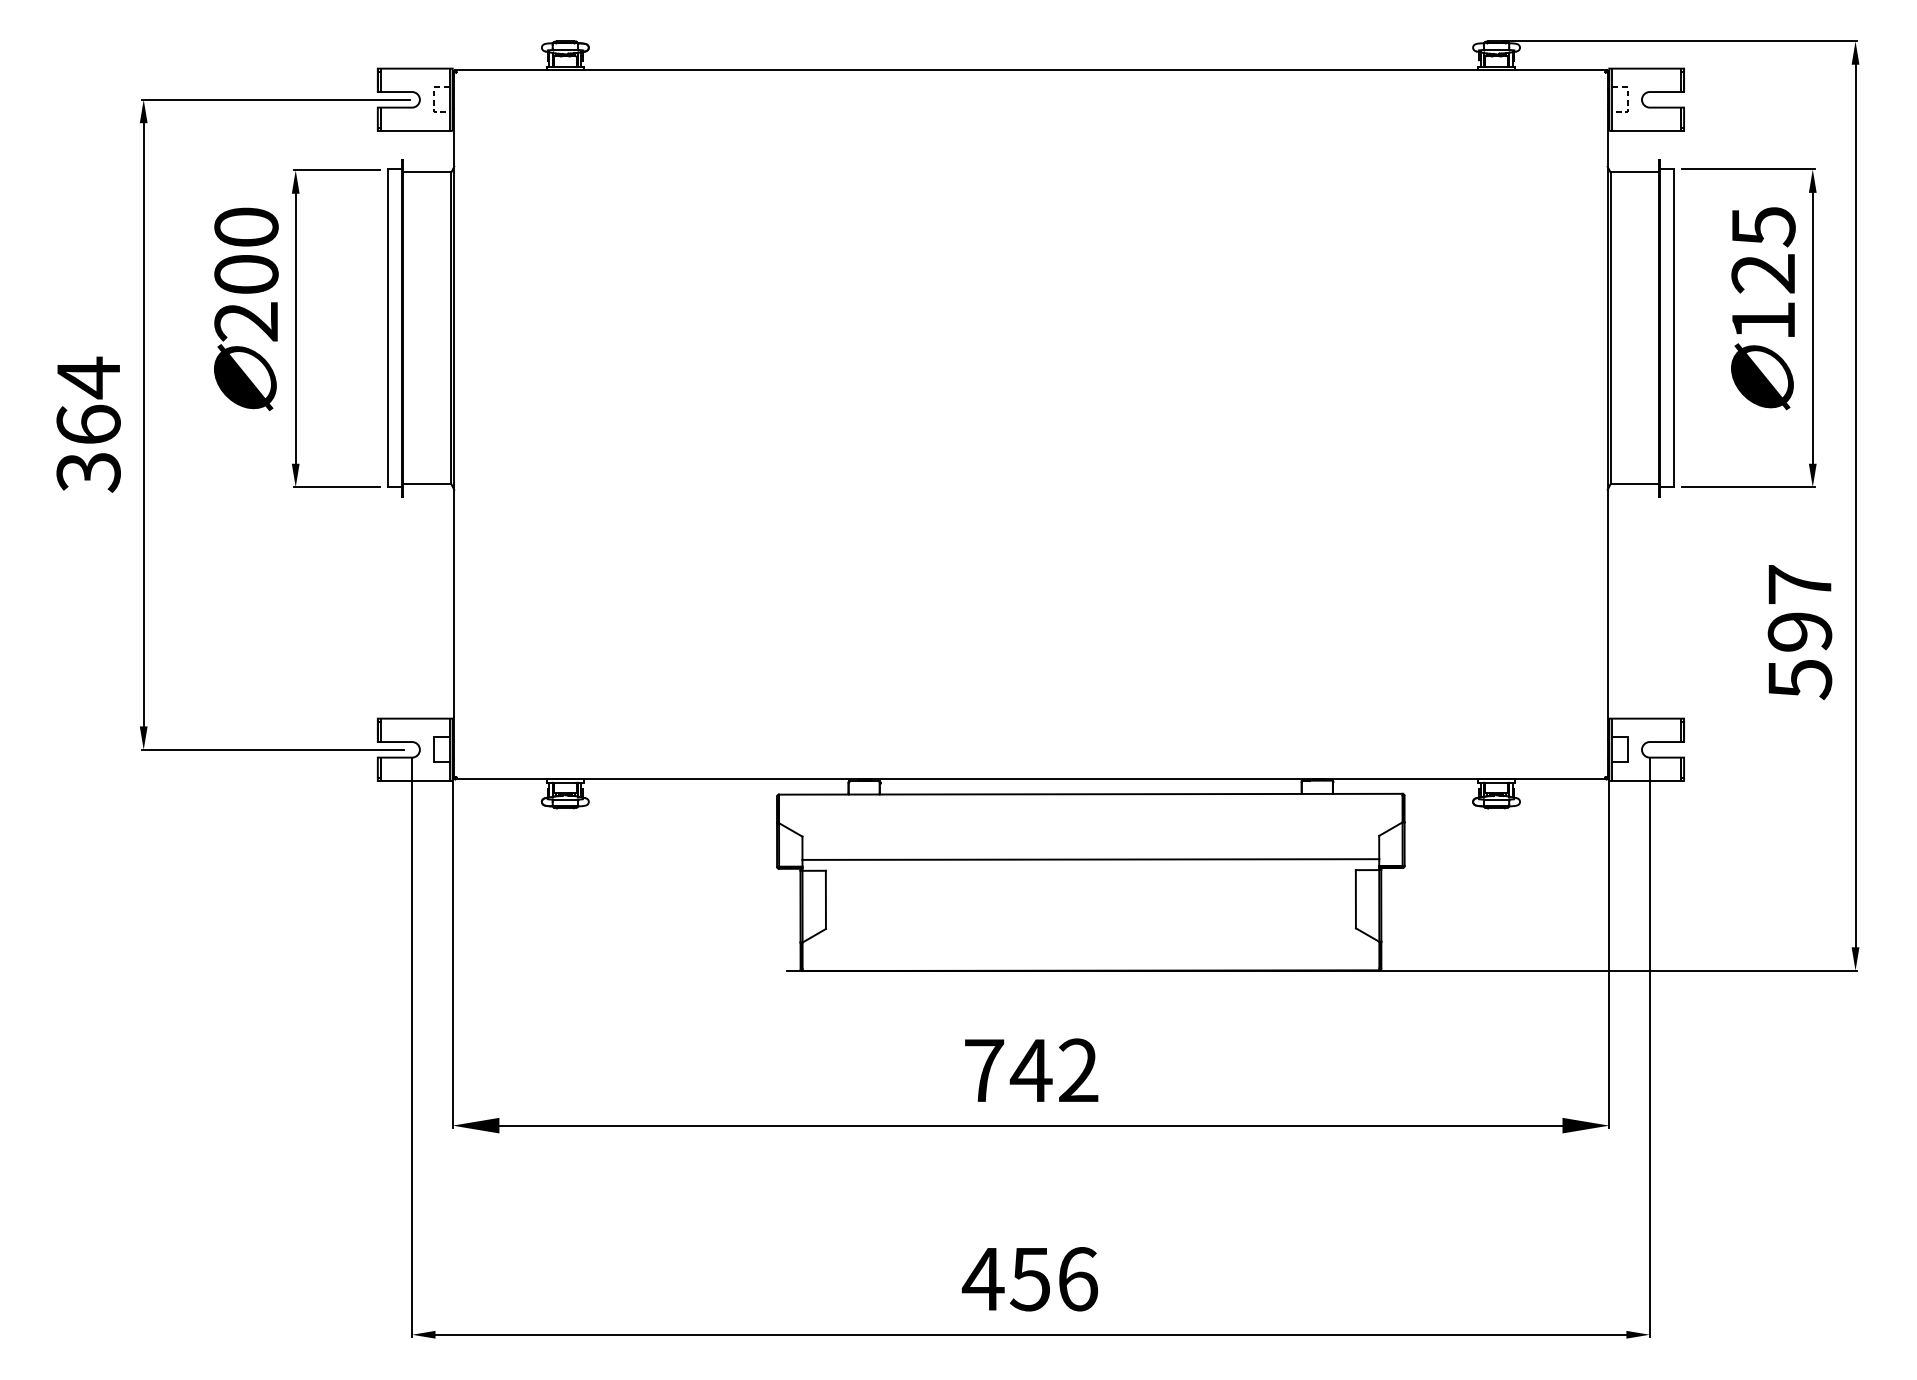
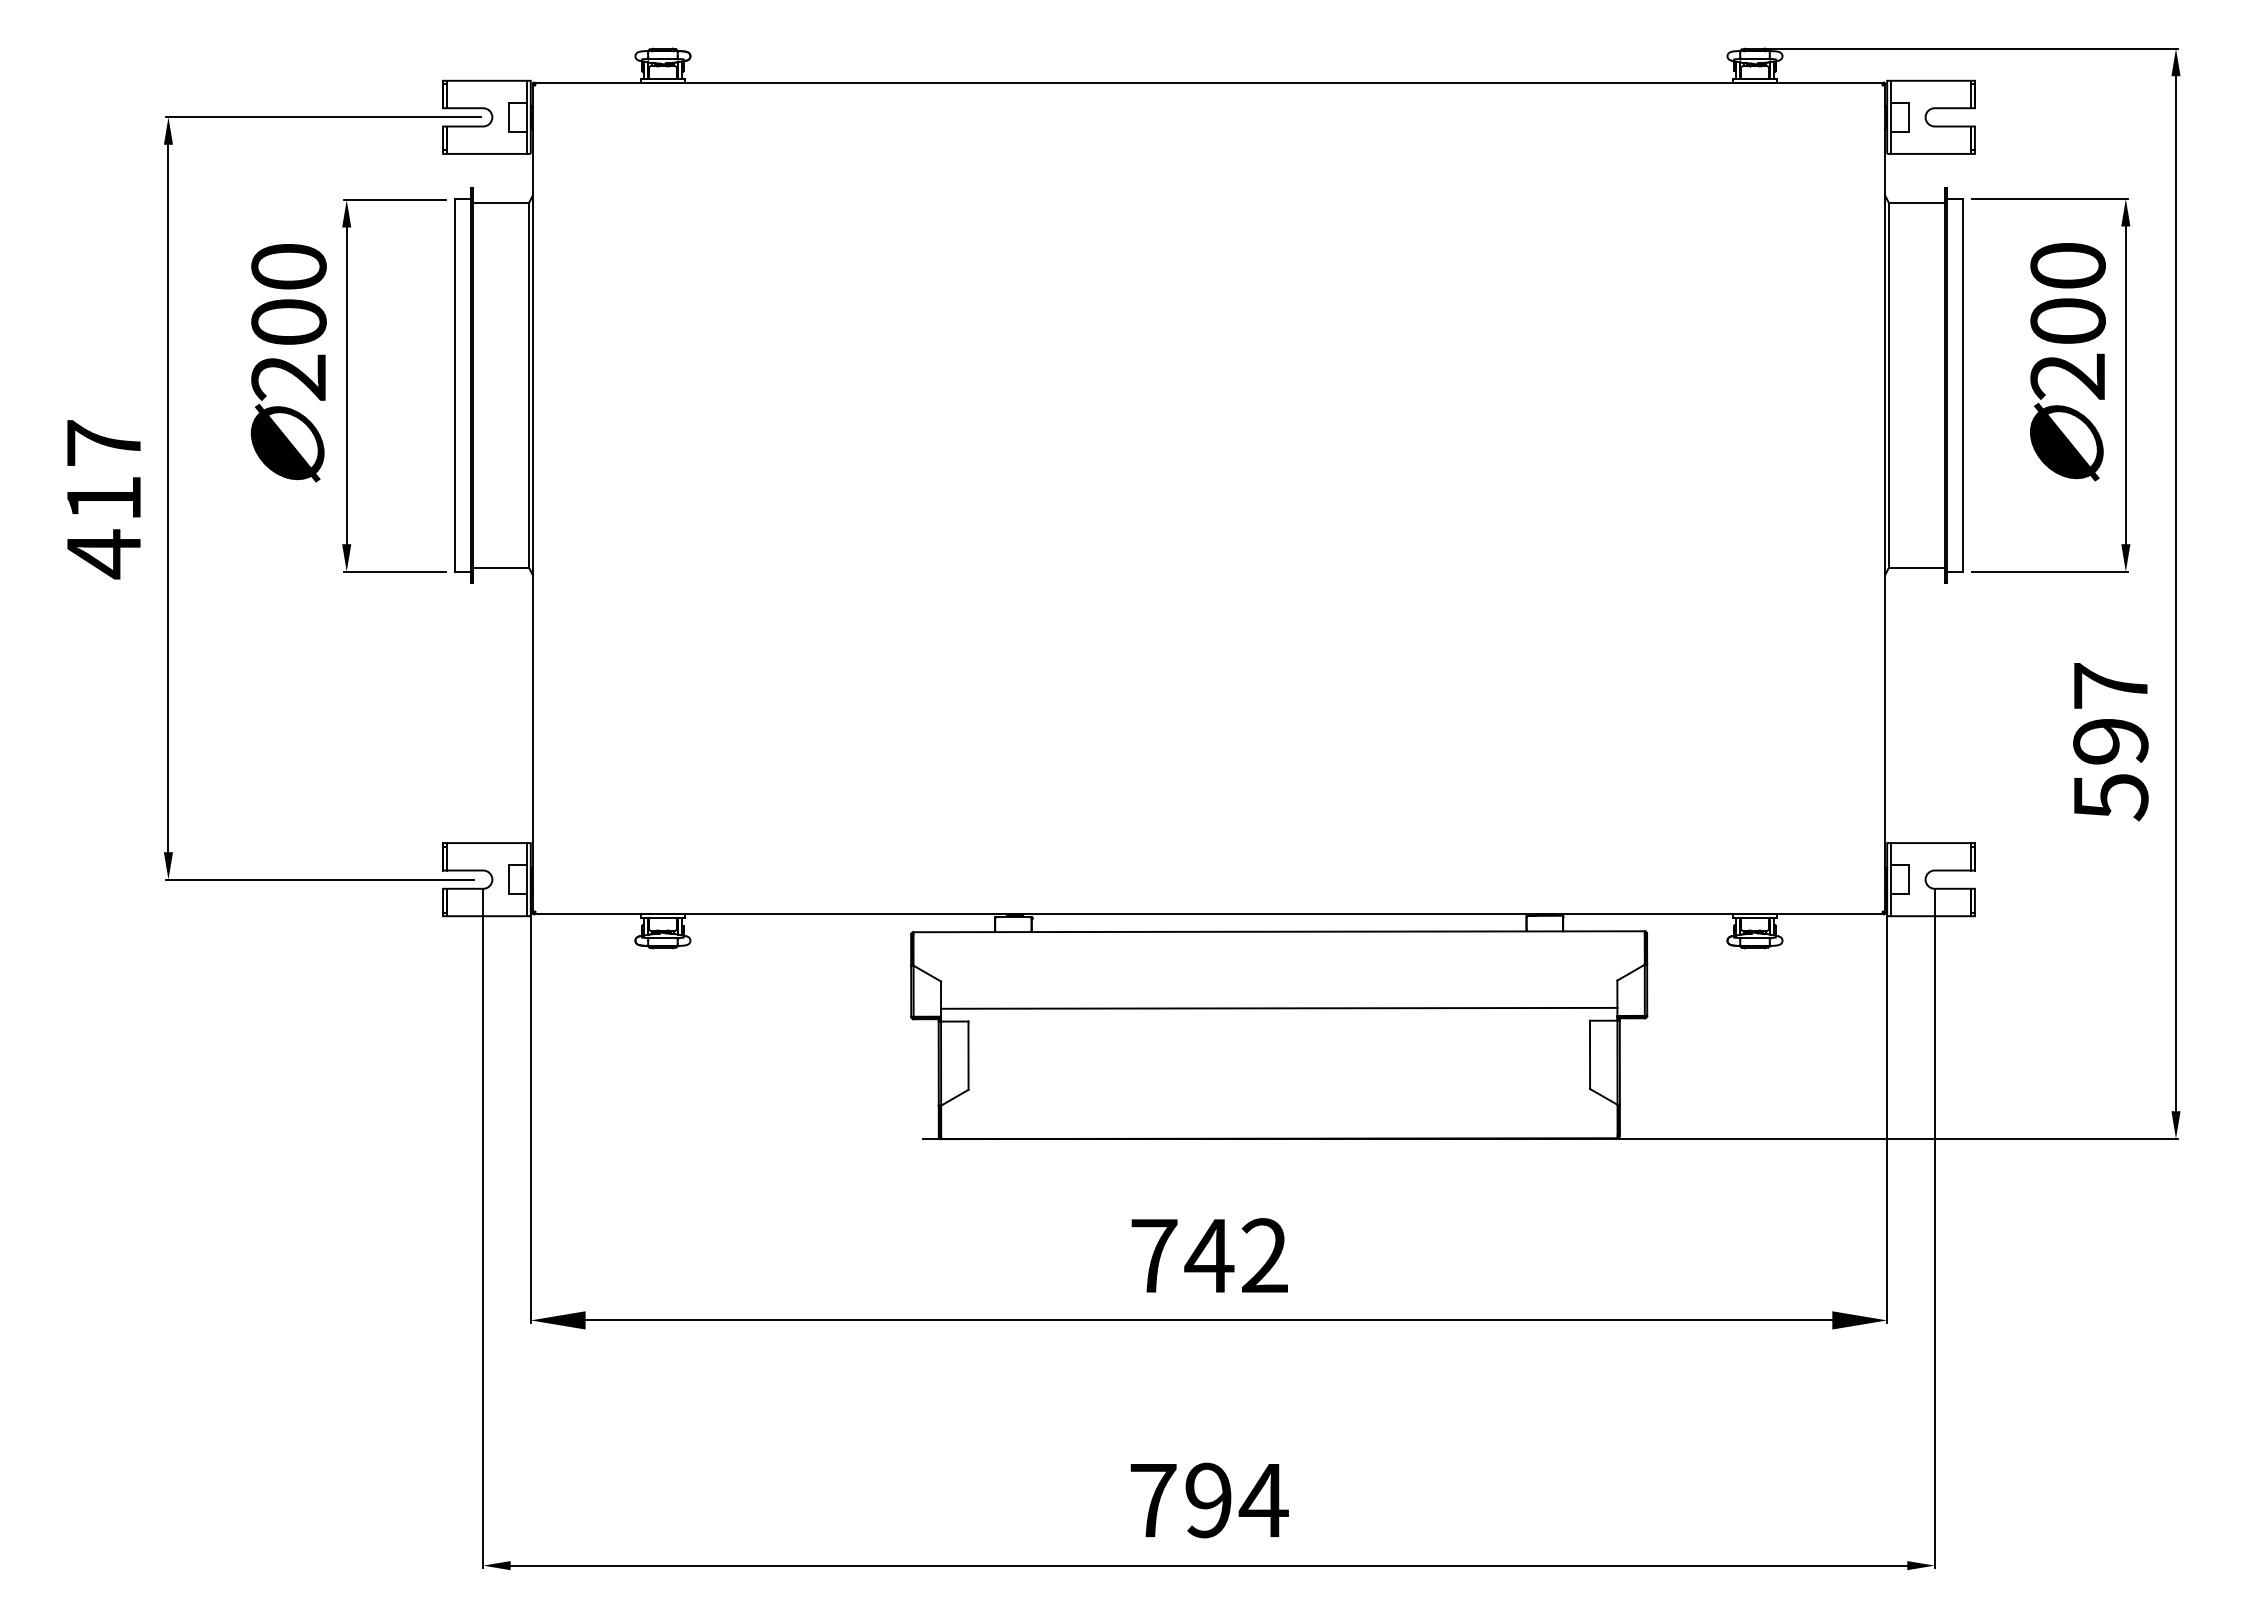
line: (433, 99) -> (508, 117), dashed -> solid
line: (1628, 99) -> (1909, 117), dashed -> solid
text: (1763, 273) -> (2067, 321), 125 -> 200
text: (88, 424) -> (103, 498), 364 -> 417
text: (1030, 1279) -> (1208, 1500), 456 -> 794

